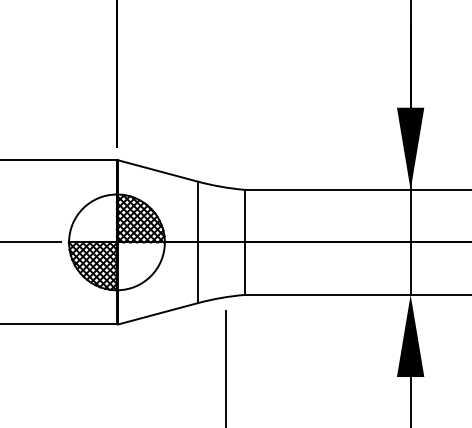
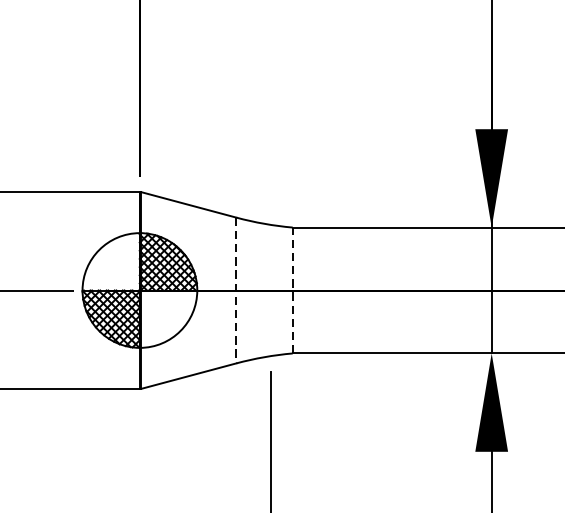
line: (197, 242) -> (236, 290), solid -> dashed
line: (244, 242) -> (292, 290), solid -> dashed

